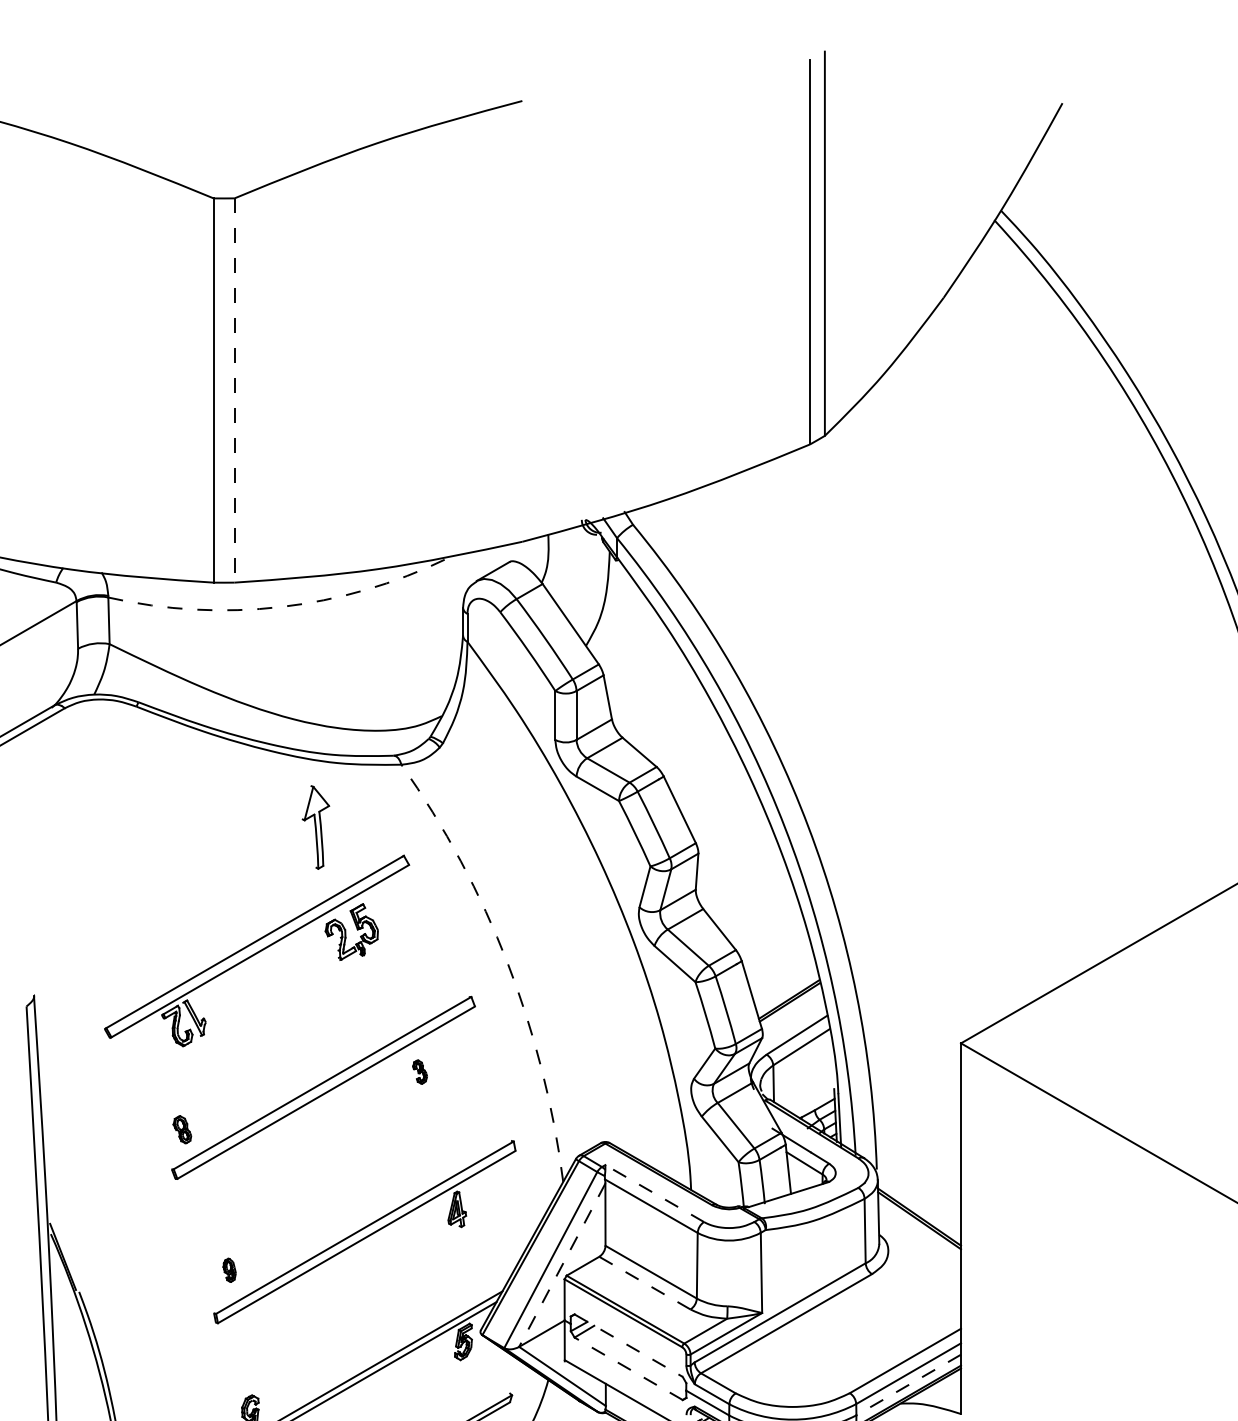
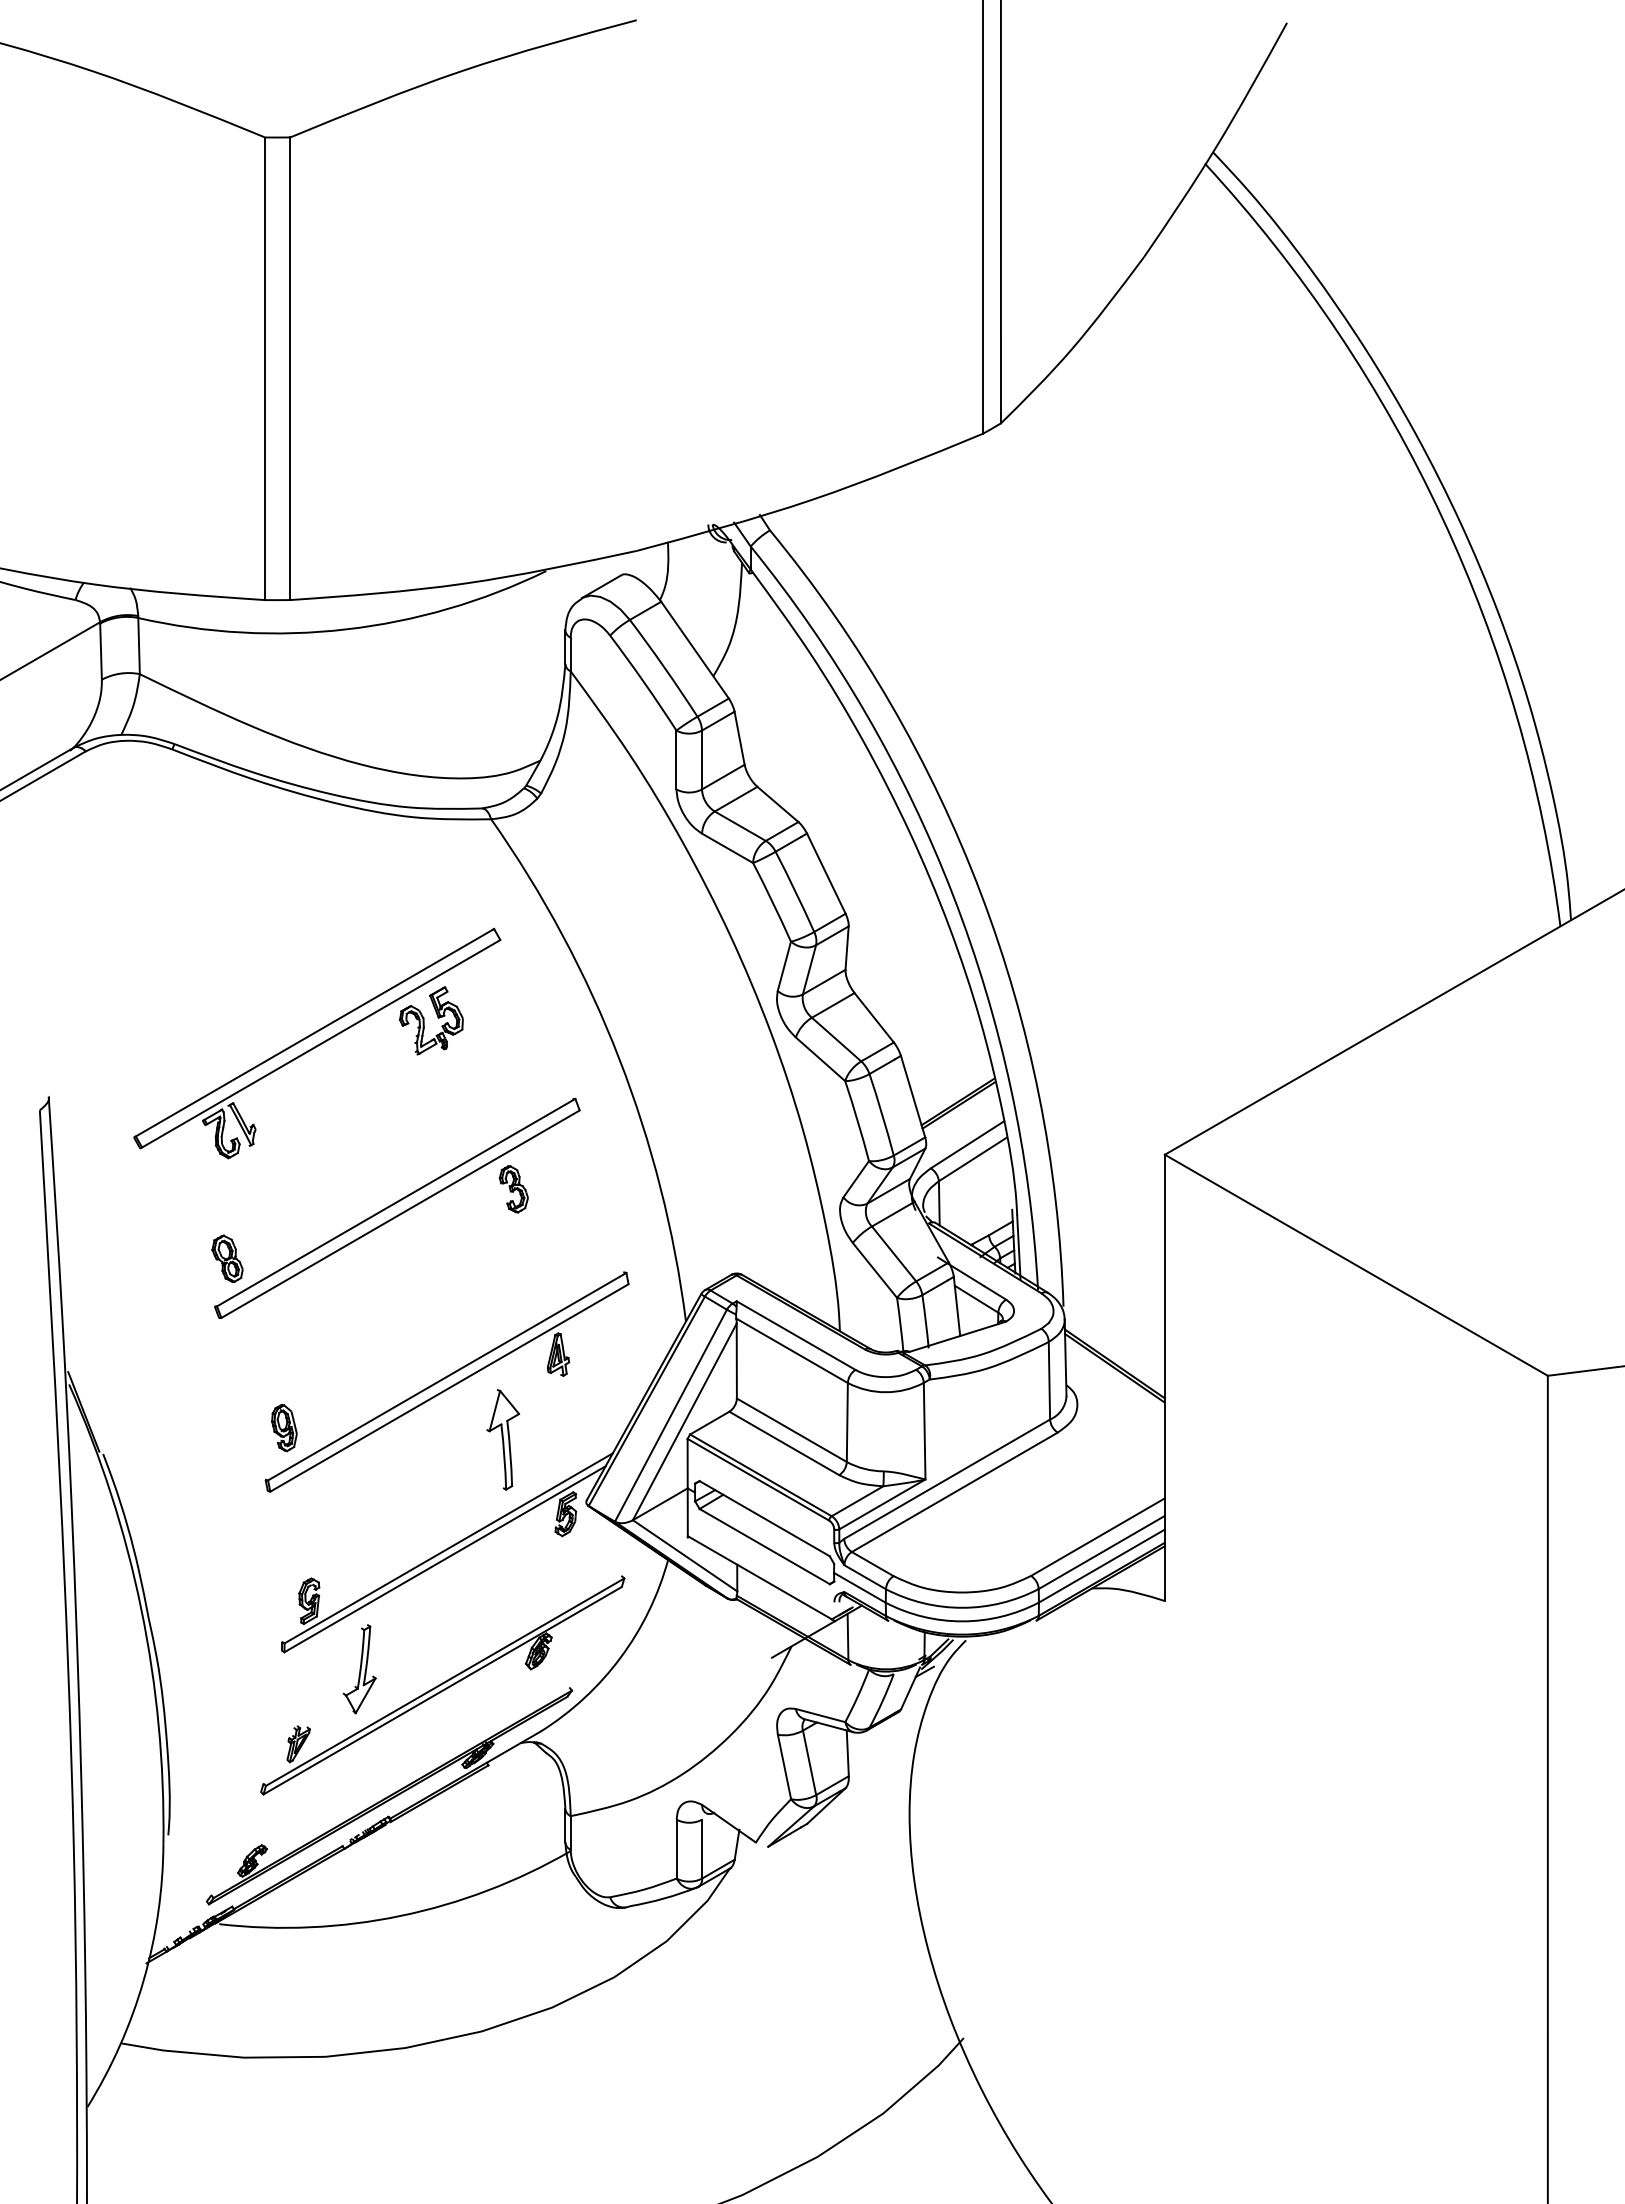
line: (234, 391) -> (290, 369), dashed -> solid
arc: (281, 607) -> (346, 629), dashed -> solid
part: (316, 827) -> (503, 1439), moved
arc: (508, 963) -> (619, 1058), dashed -> solid
part: (419, 1072) -> (513, 1189), size x1.67
part: (182, 1129) -> (227, 1258), size x1.43
line: (655, 1193) -> (796, 1335), dashed -> solid
line: (562, 1265) -> (684, 1422), dashed -> solid
part: (229, 1269) -> (284, 1427), size x1.67
line: (644, 1283) -> (783, 1443), dashed -> solid
line: (629, 1345) -> (765, 1518), dashed -> solid
line: (628, 1368) -> (764, 1546), dashed -> solid
line: (908, 1385) -> (1101, 1566), dashed -> solid

